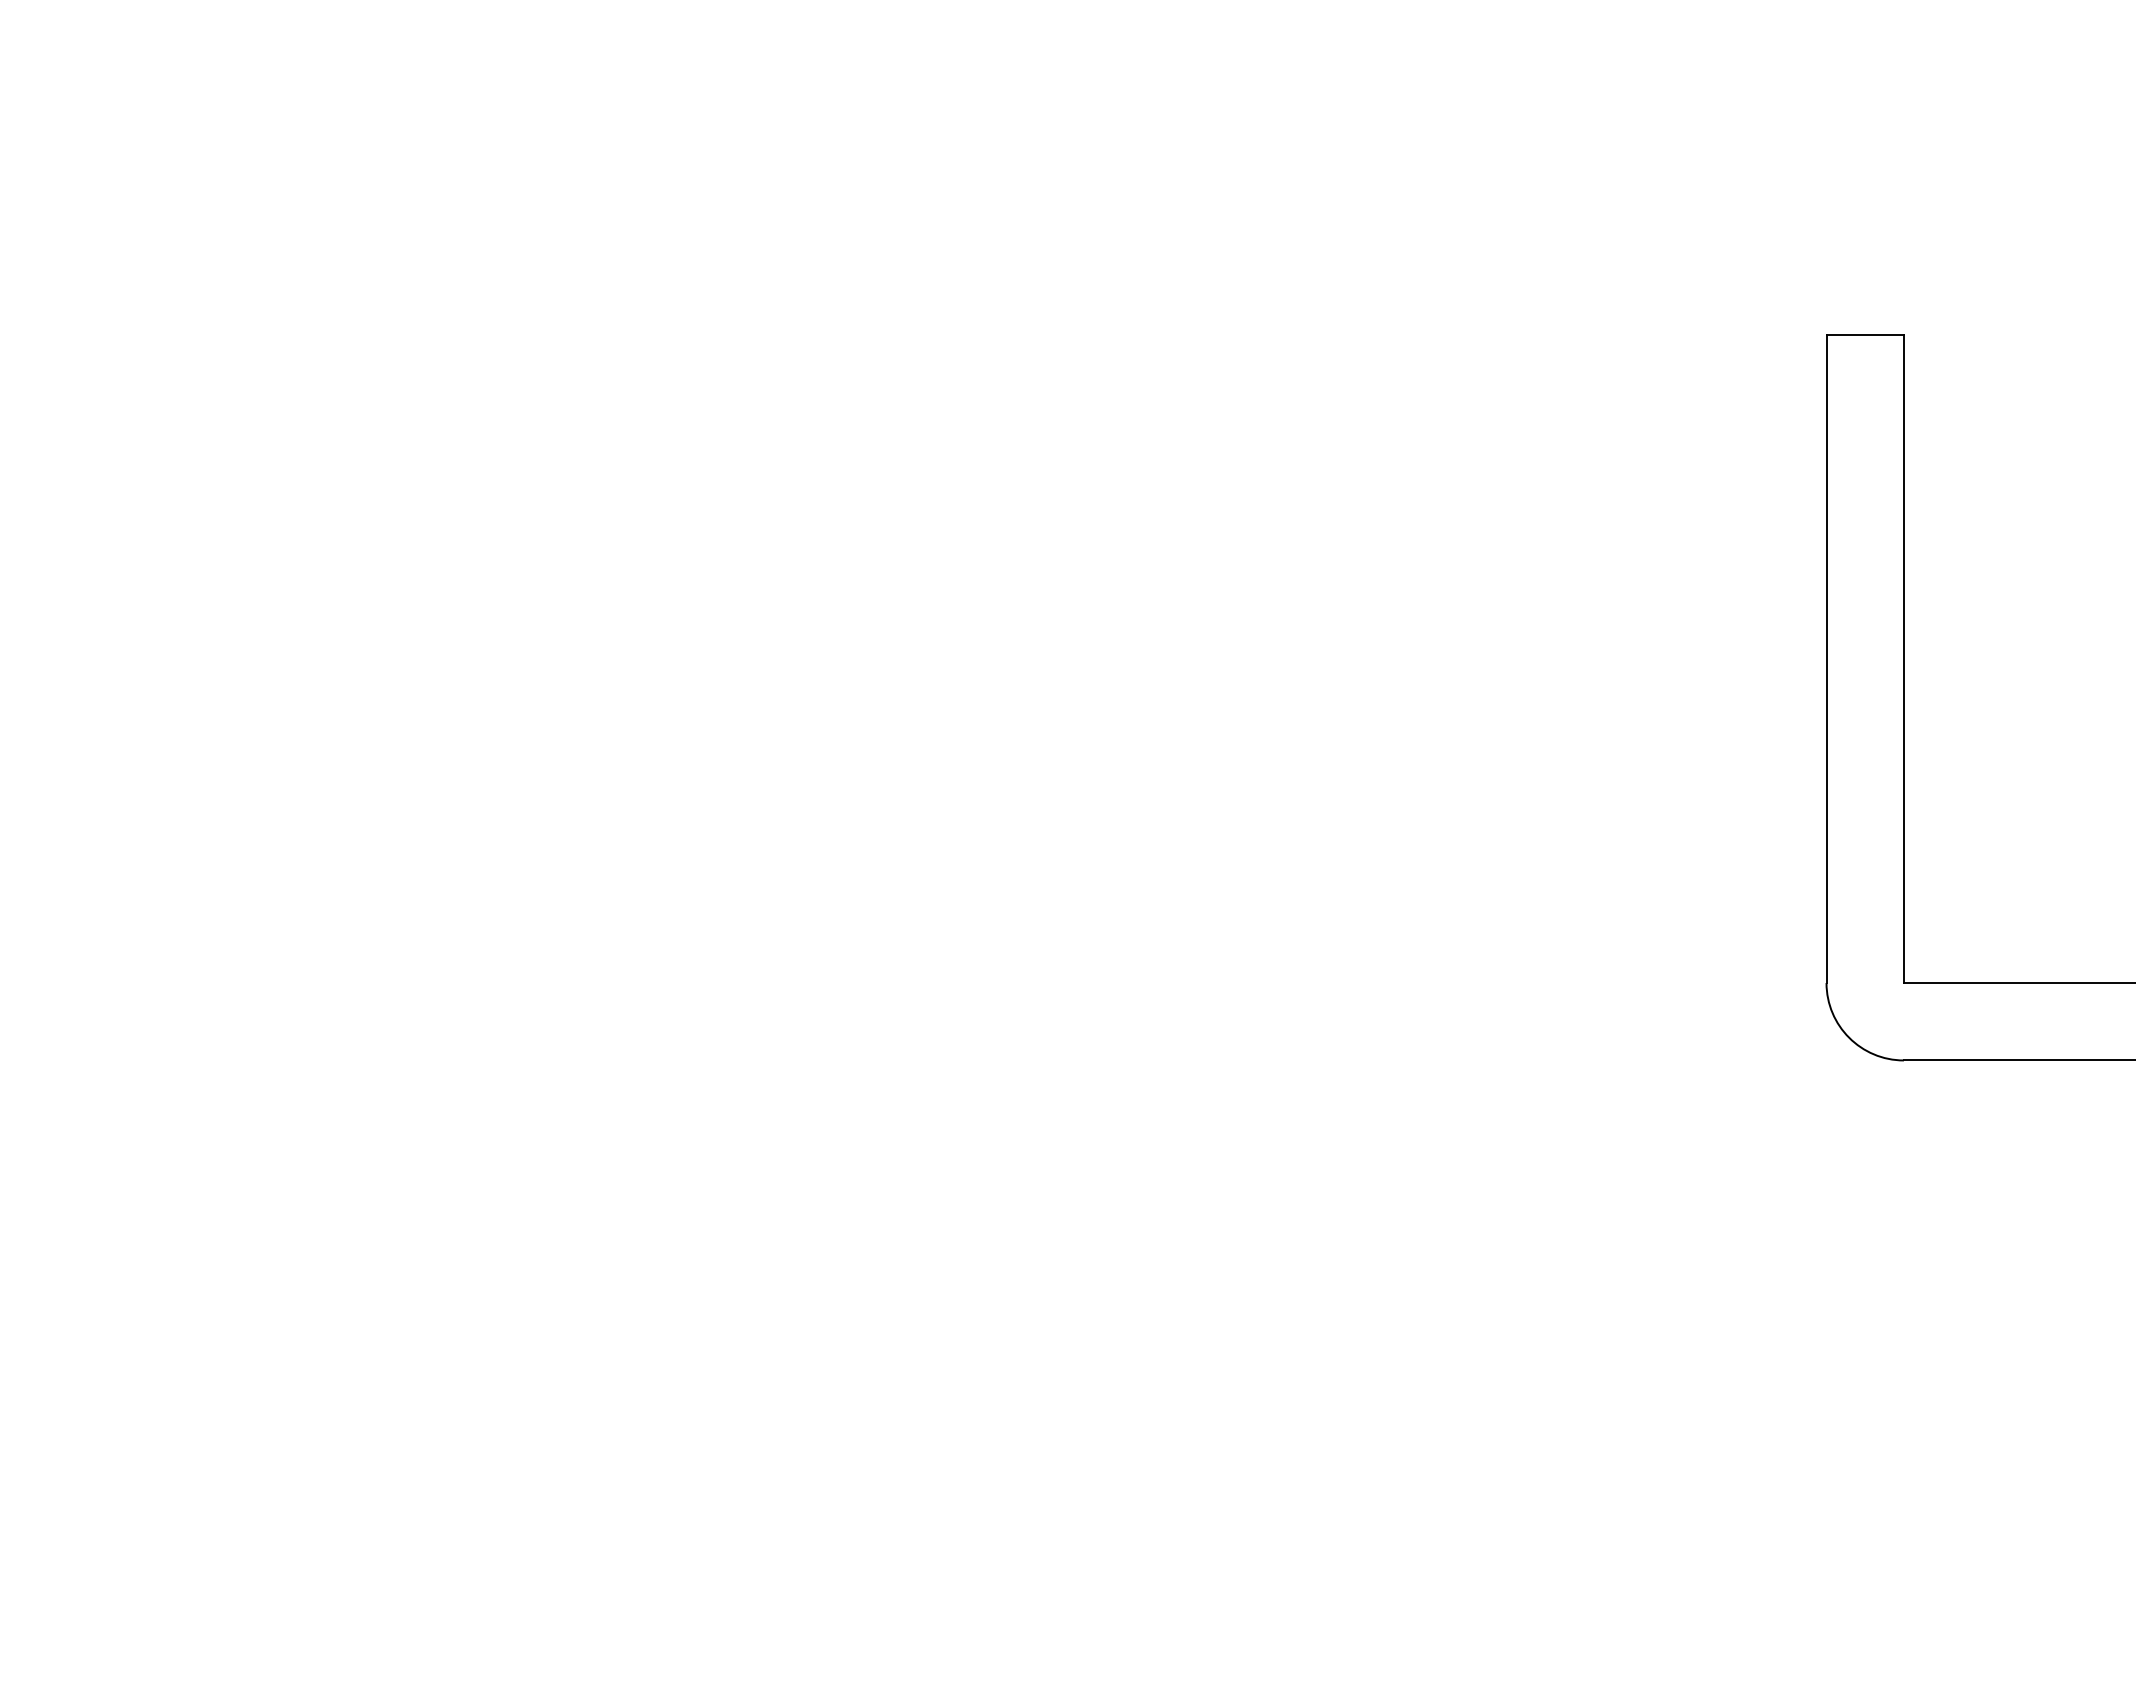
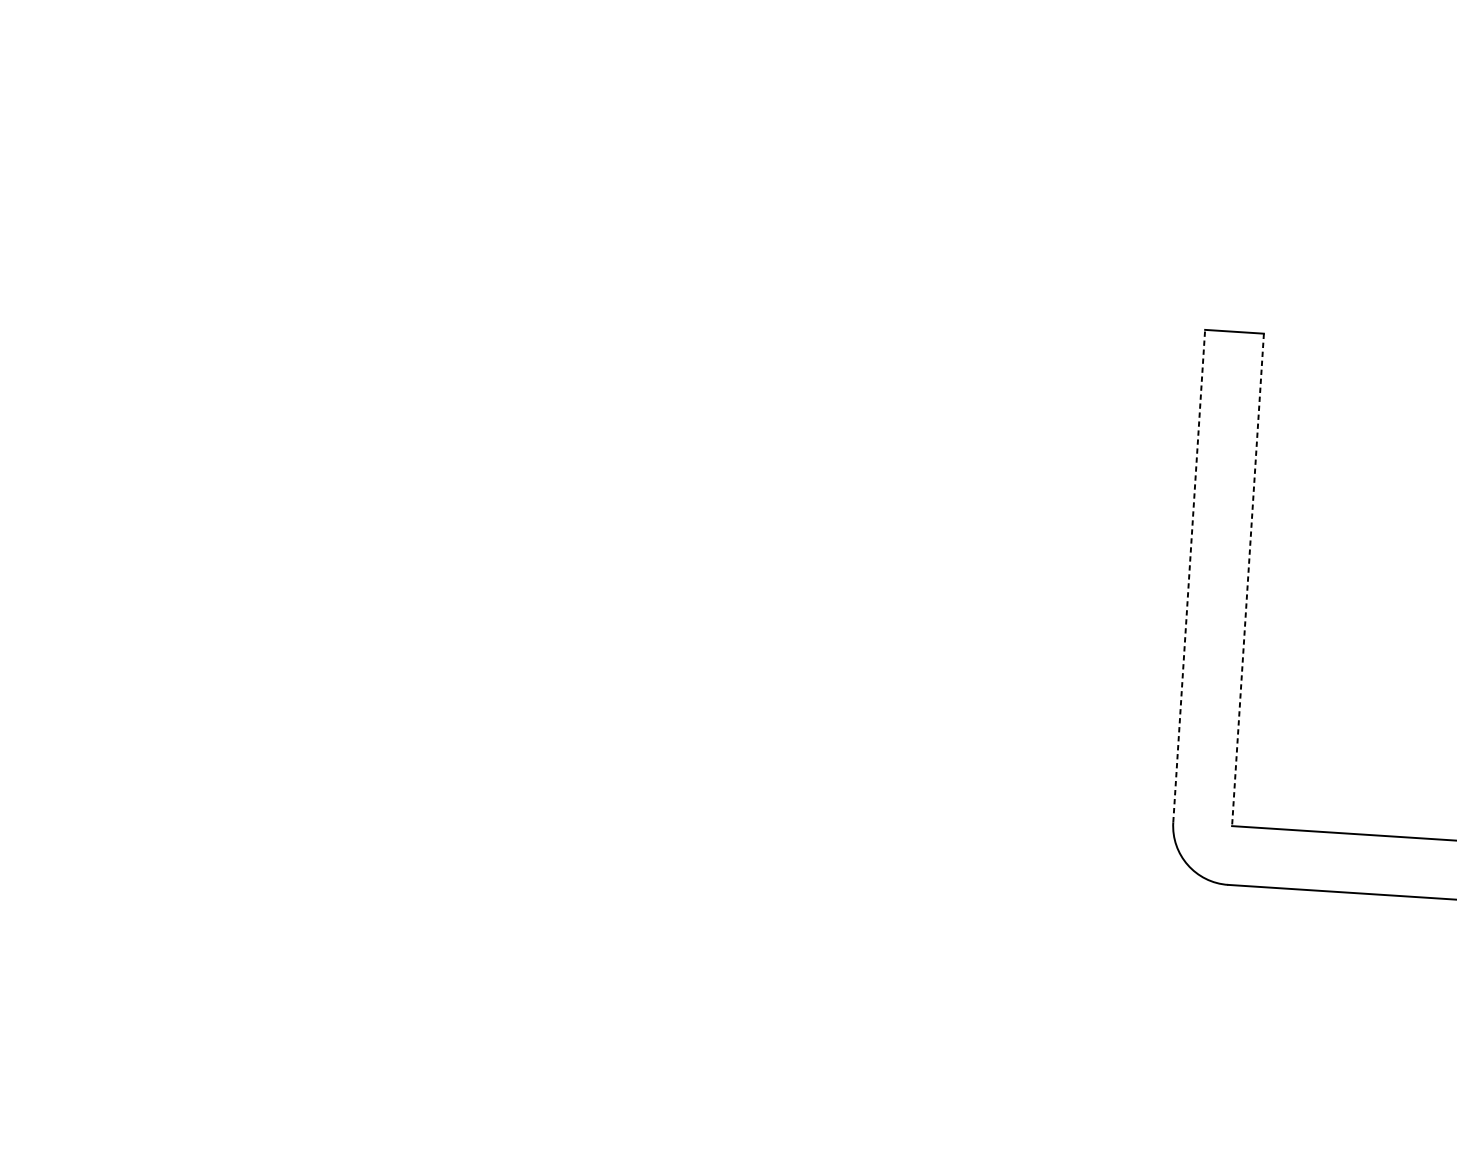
line: (1826, 658) -> (1189, 575), solid -> dashed
line: (1903, 659) -> (1247, 580), solid -> dashed

